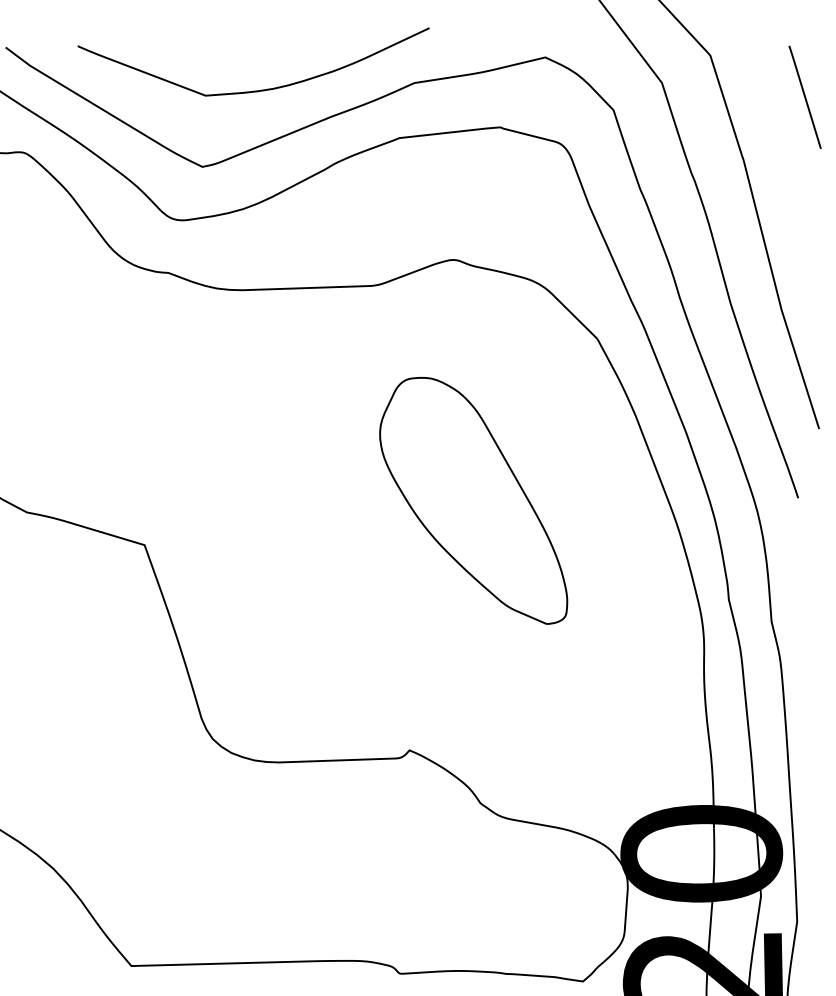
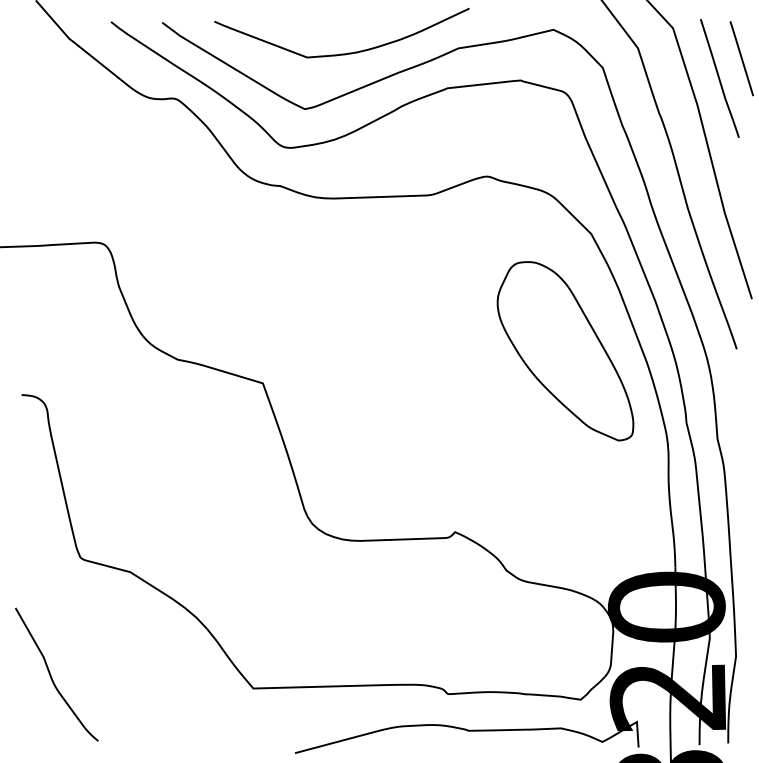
curve: (774, 124) -> (719, 78), added
part: (473, 501) -> (565, 351), moved

